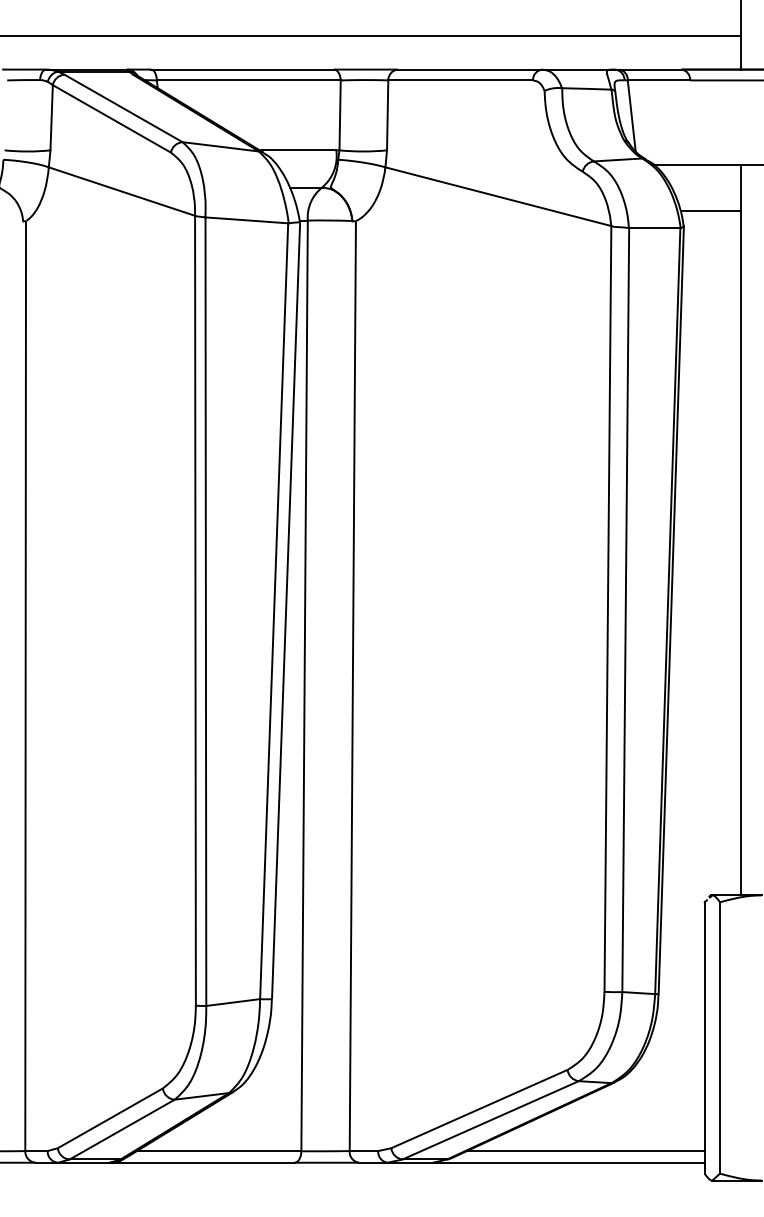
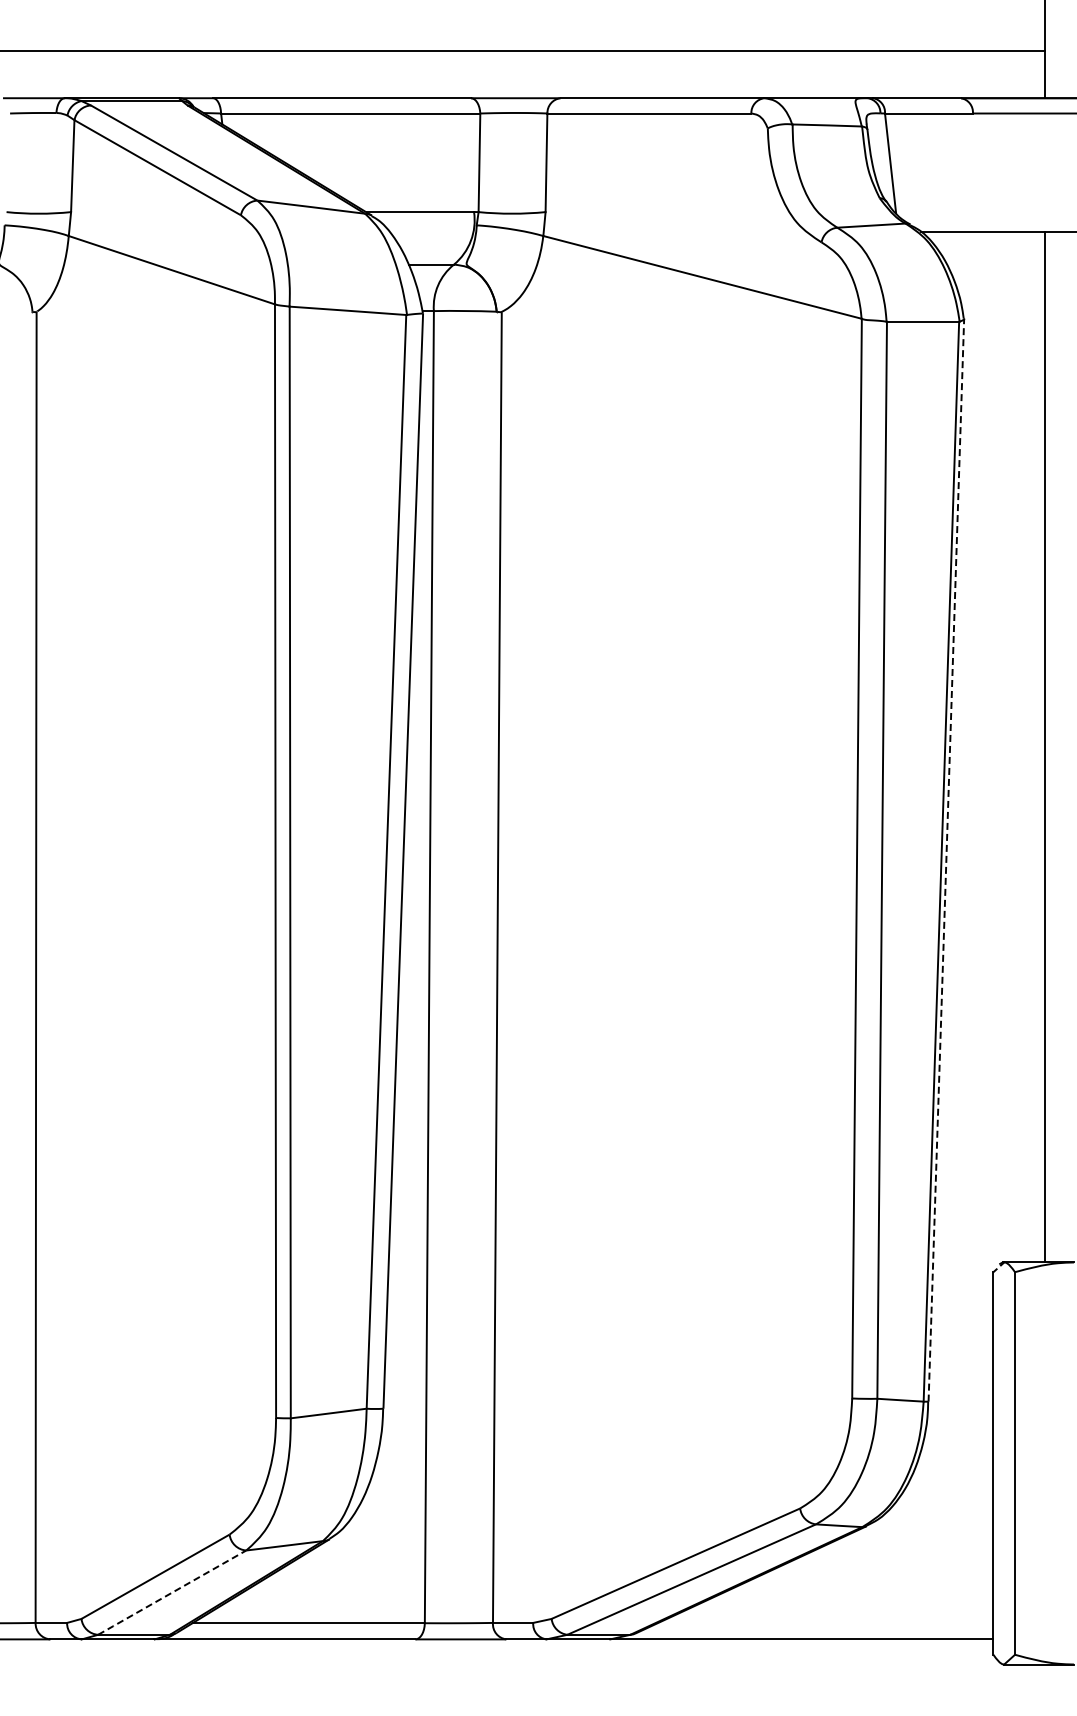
line: (711, 210) -> (1002, 296), removed
line: (671, 610) -> (946, 860), solid -> dashed
line: (121, 1129) -> (171, 1592), solid -> dashed
line: (585, 1151) -> (825, 1623), removed

